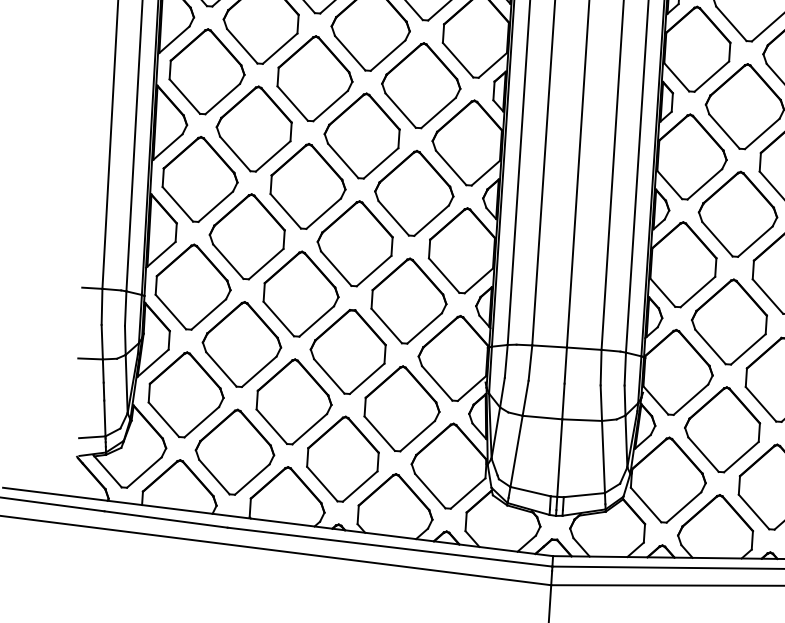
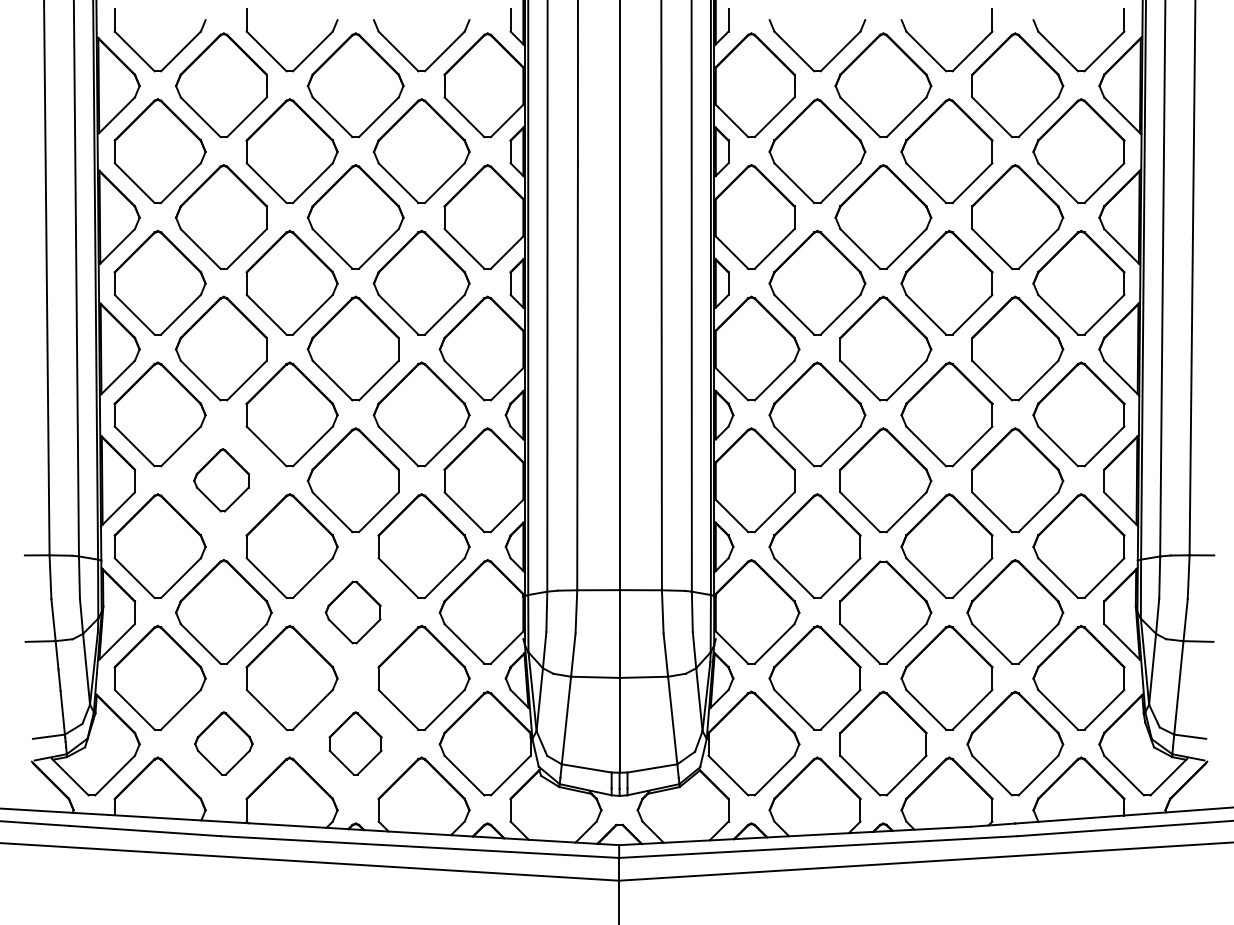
part: (247, 236) -> (221, 480), size x0.6
part: (347, 351) -> (352, 612), size x0.6
part: (234, 452) -> (223, 743), size x0.6
part: (342, 459) -> (355, 743), size x0.6

